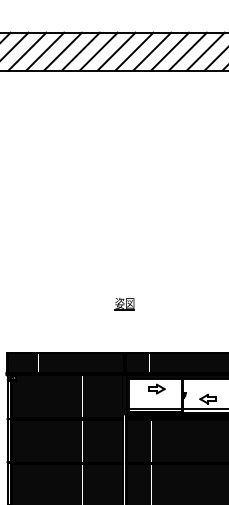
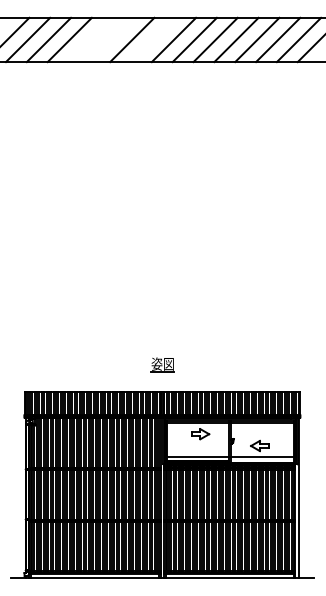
line: (63, 51) -> (90, 39), removed
line: (80, 51) -> (111, 39), removed
line: (116, 51) -> (153, 39), removed
part: (124, 303) -> (162, 364), moved

